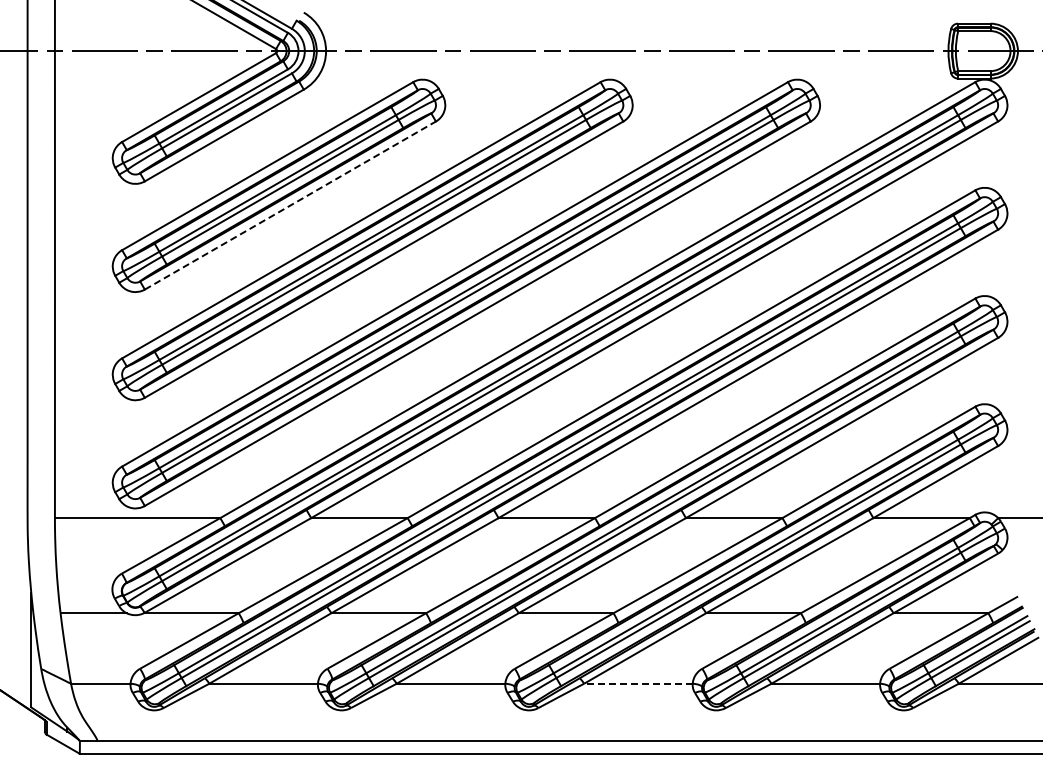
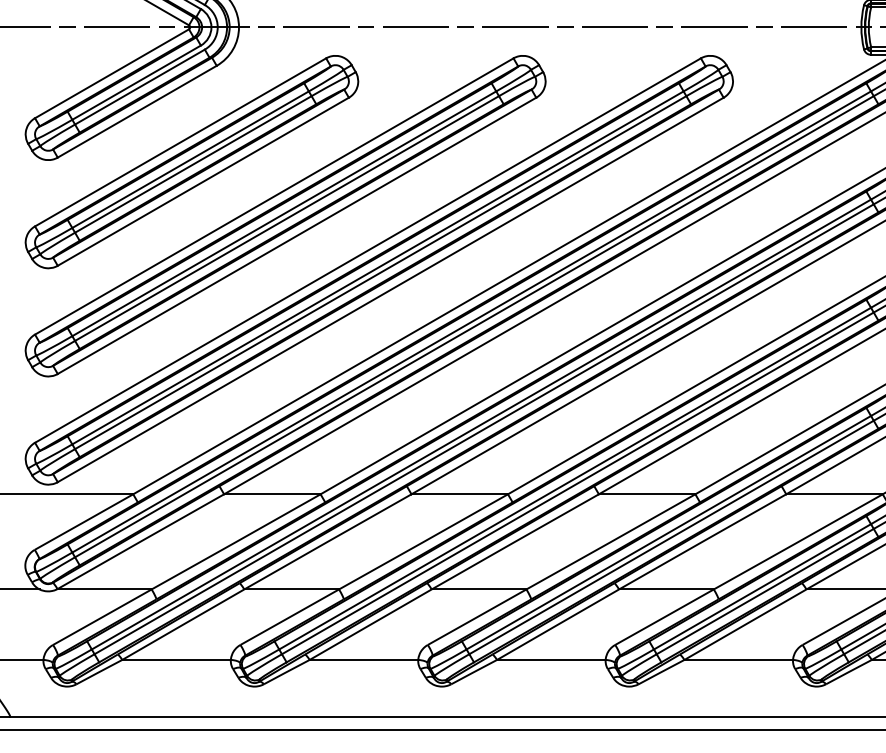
line: (290, 205) -> (203, 181), dashed -> solid
line: (637, 683) -> (550, 659), dashed -> solid

